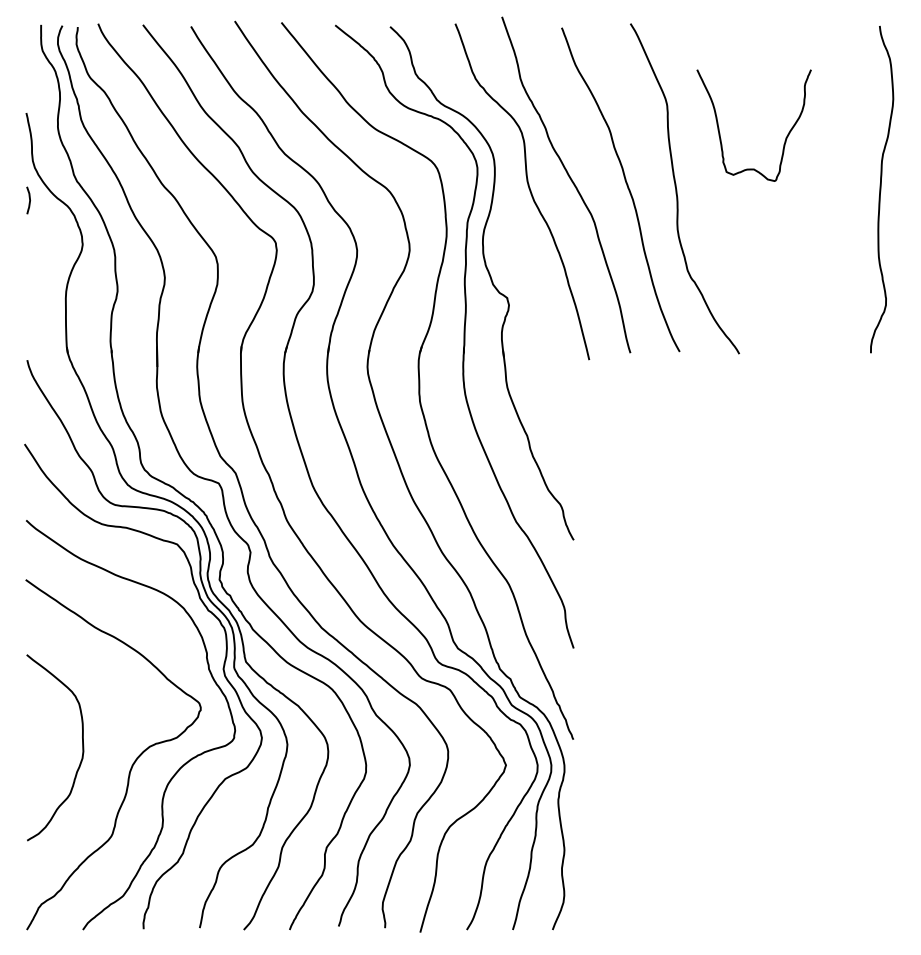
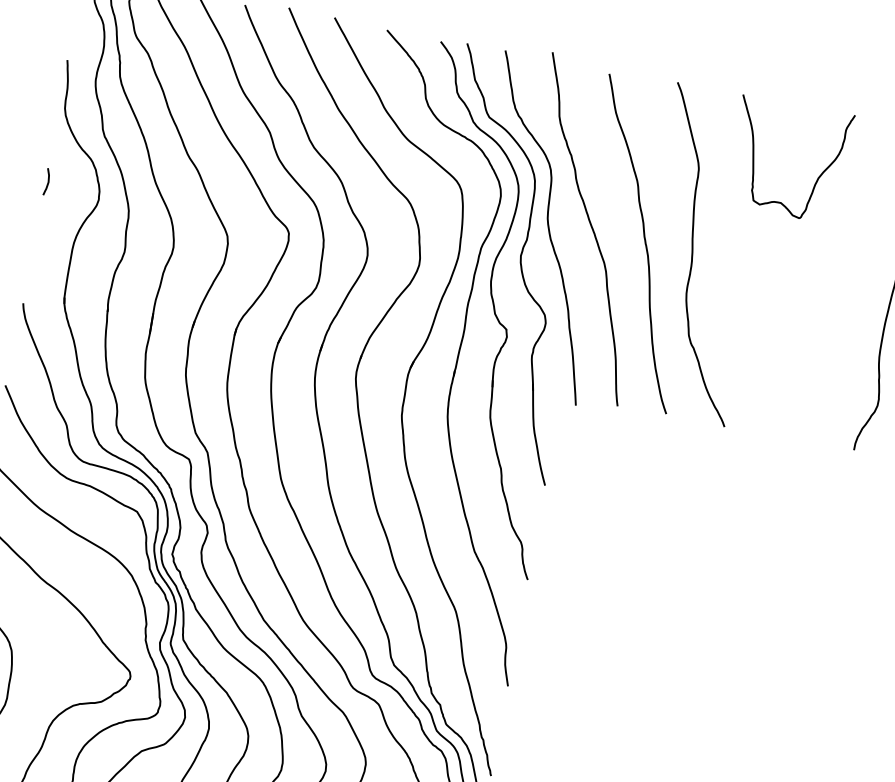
curve: (720, 133) -> (754, 161), moved
curve: (29, 200) -> (47, 182), moved
part: (508, 231) -> (519, 264), added

